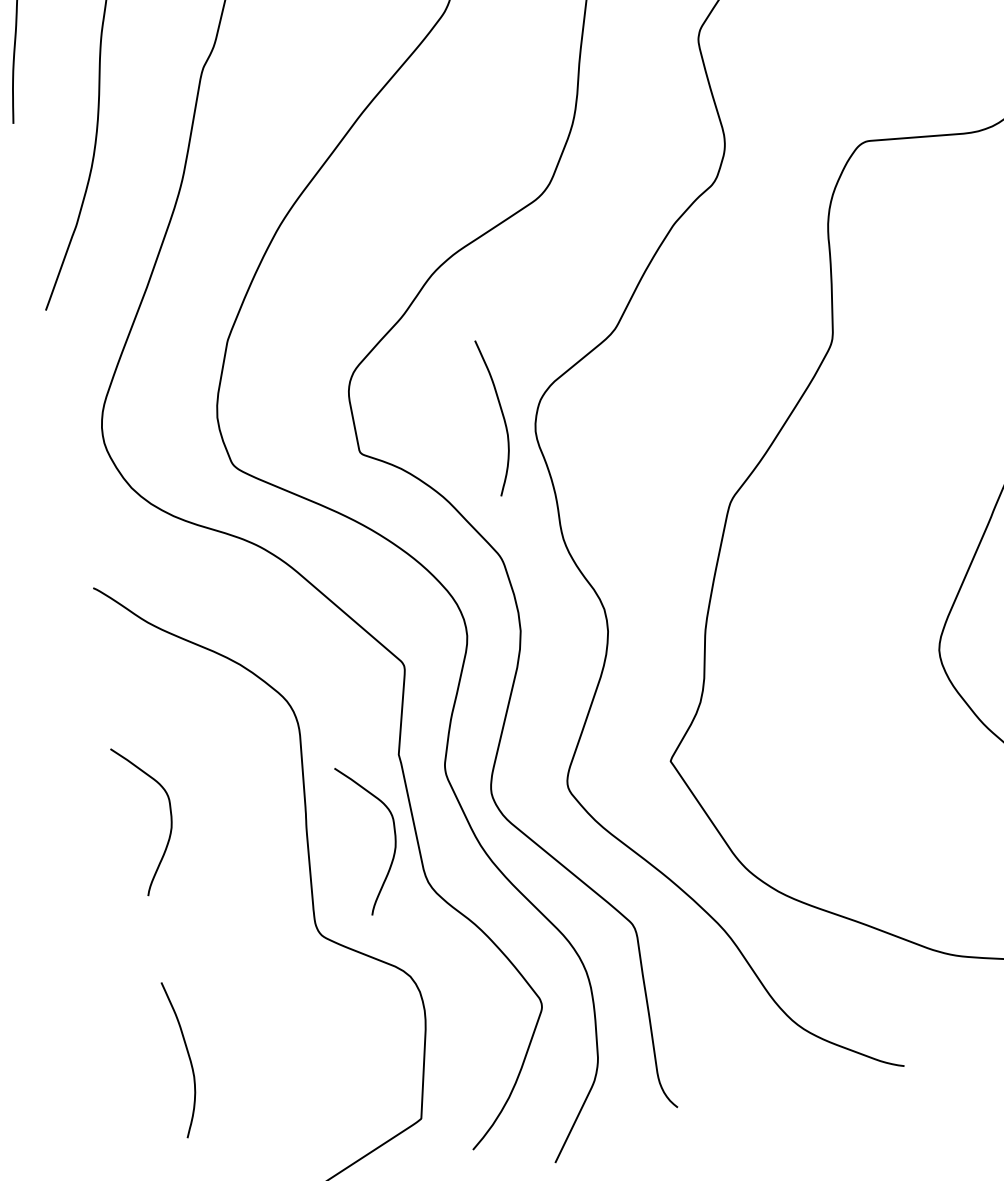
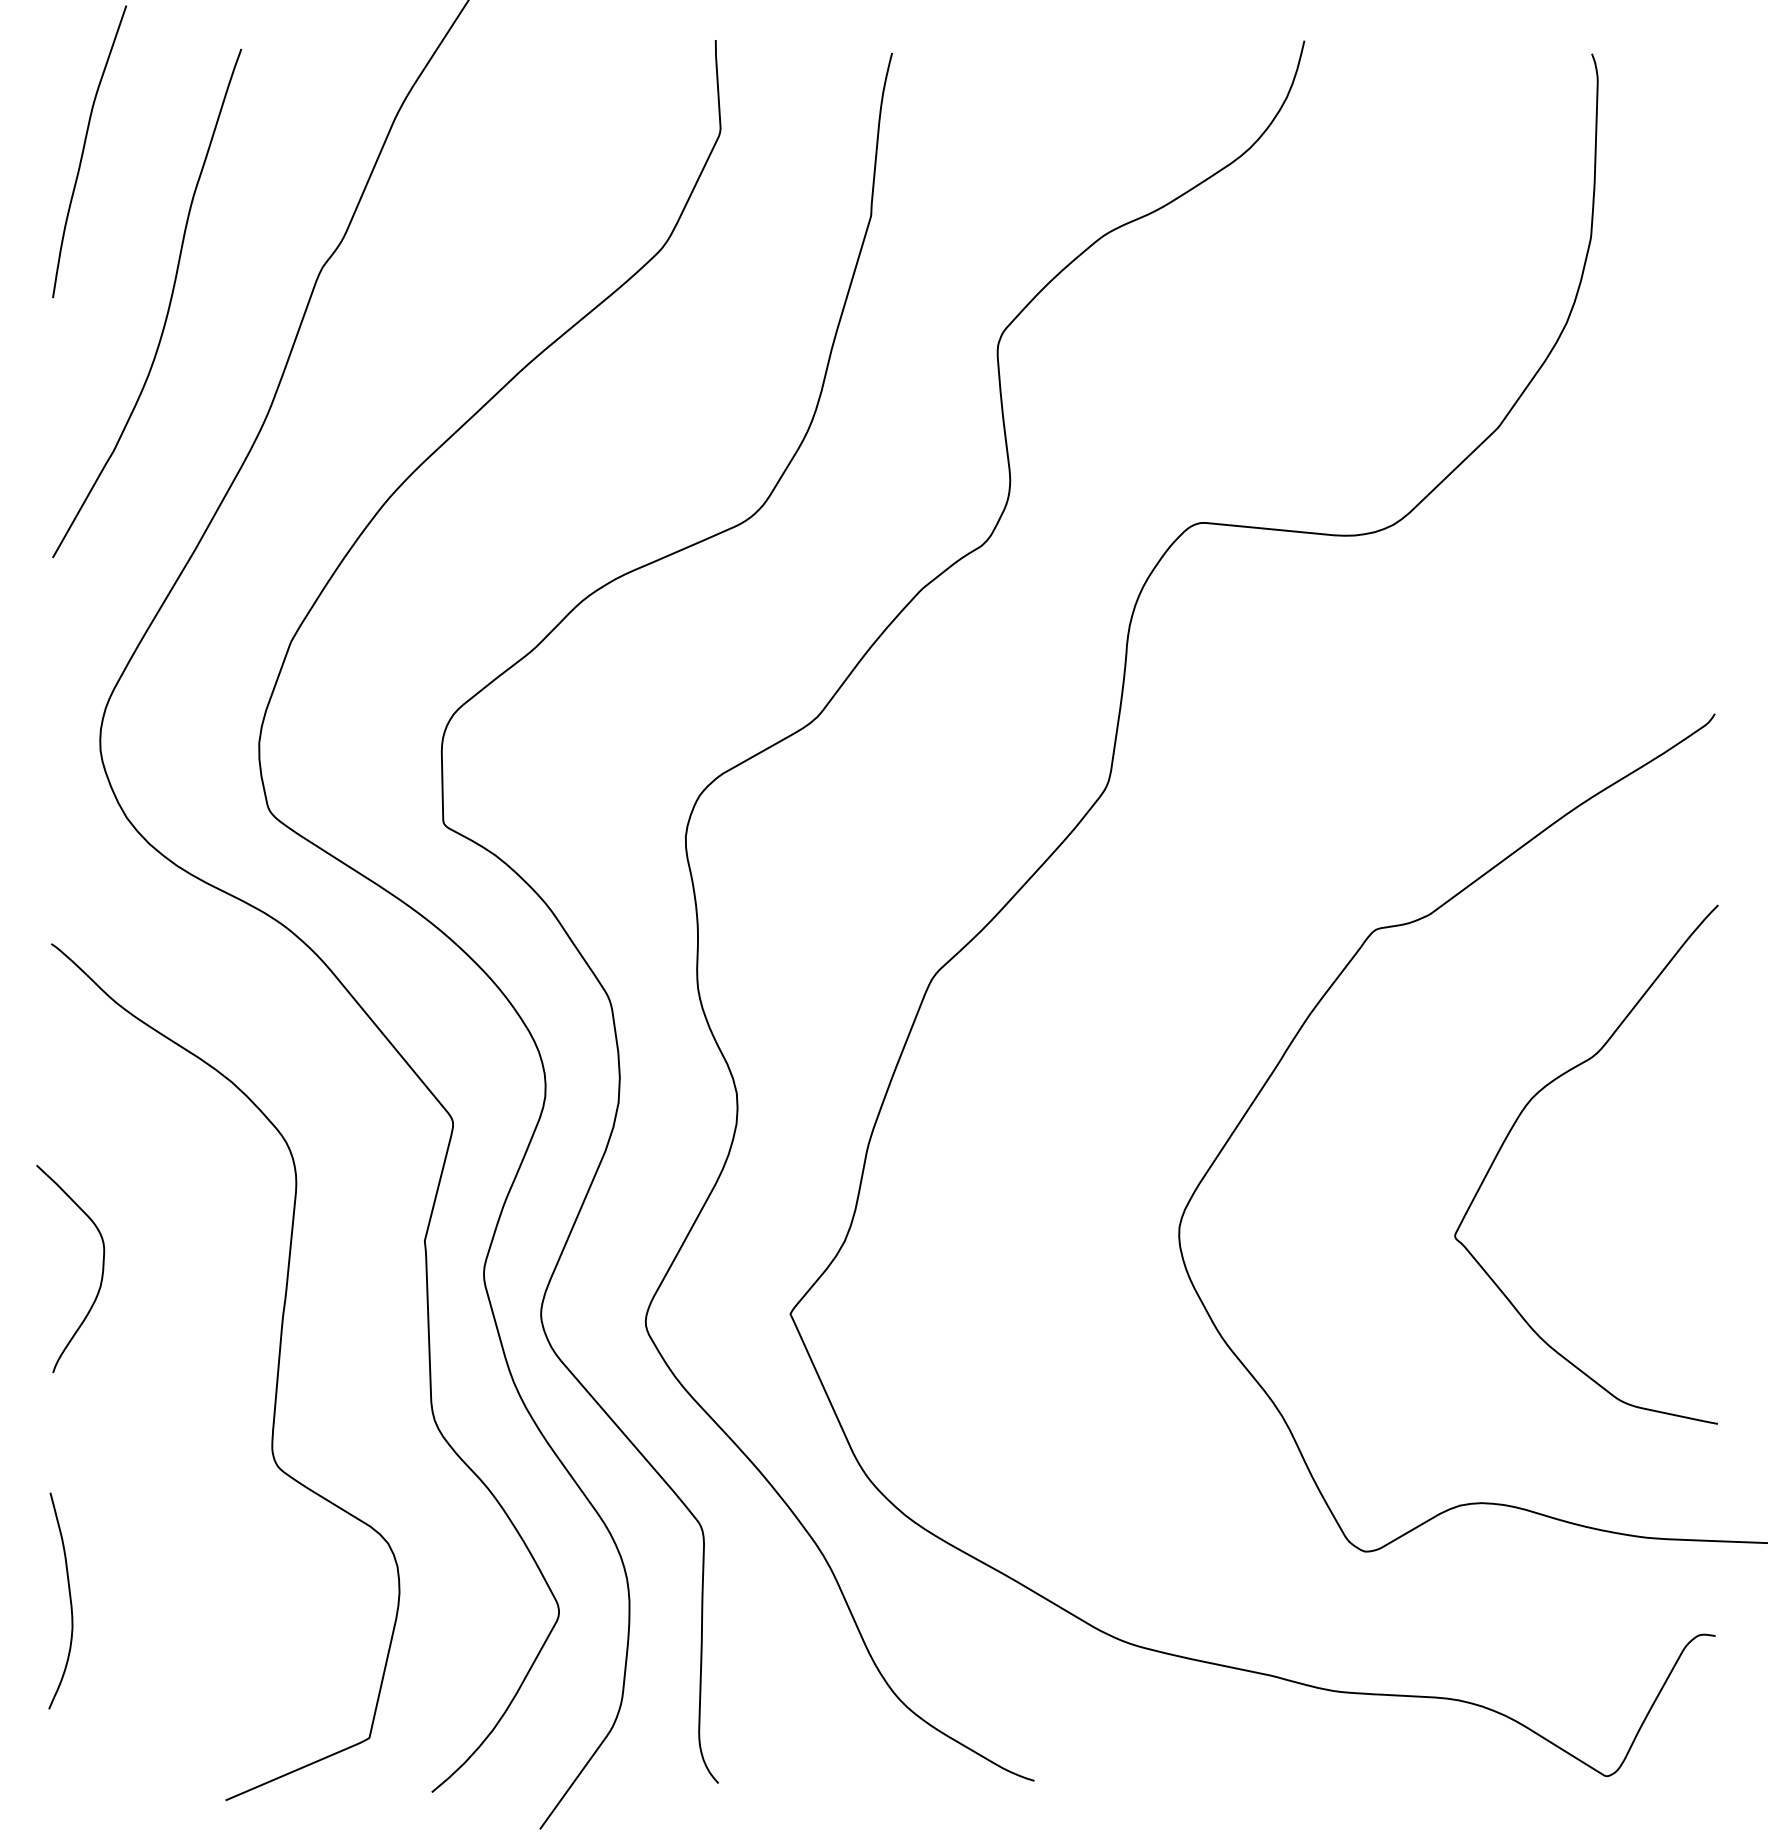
curve: (502, 415) -> (644, 807), removed
curve: (394, 838) -> (399, 1353), removed

